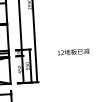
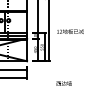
text: (73, 51) -> (70, 31), moved

